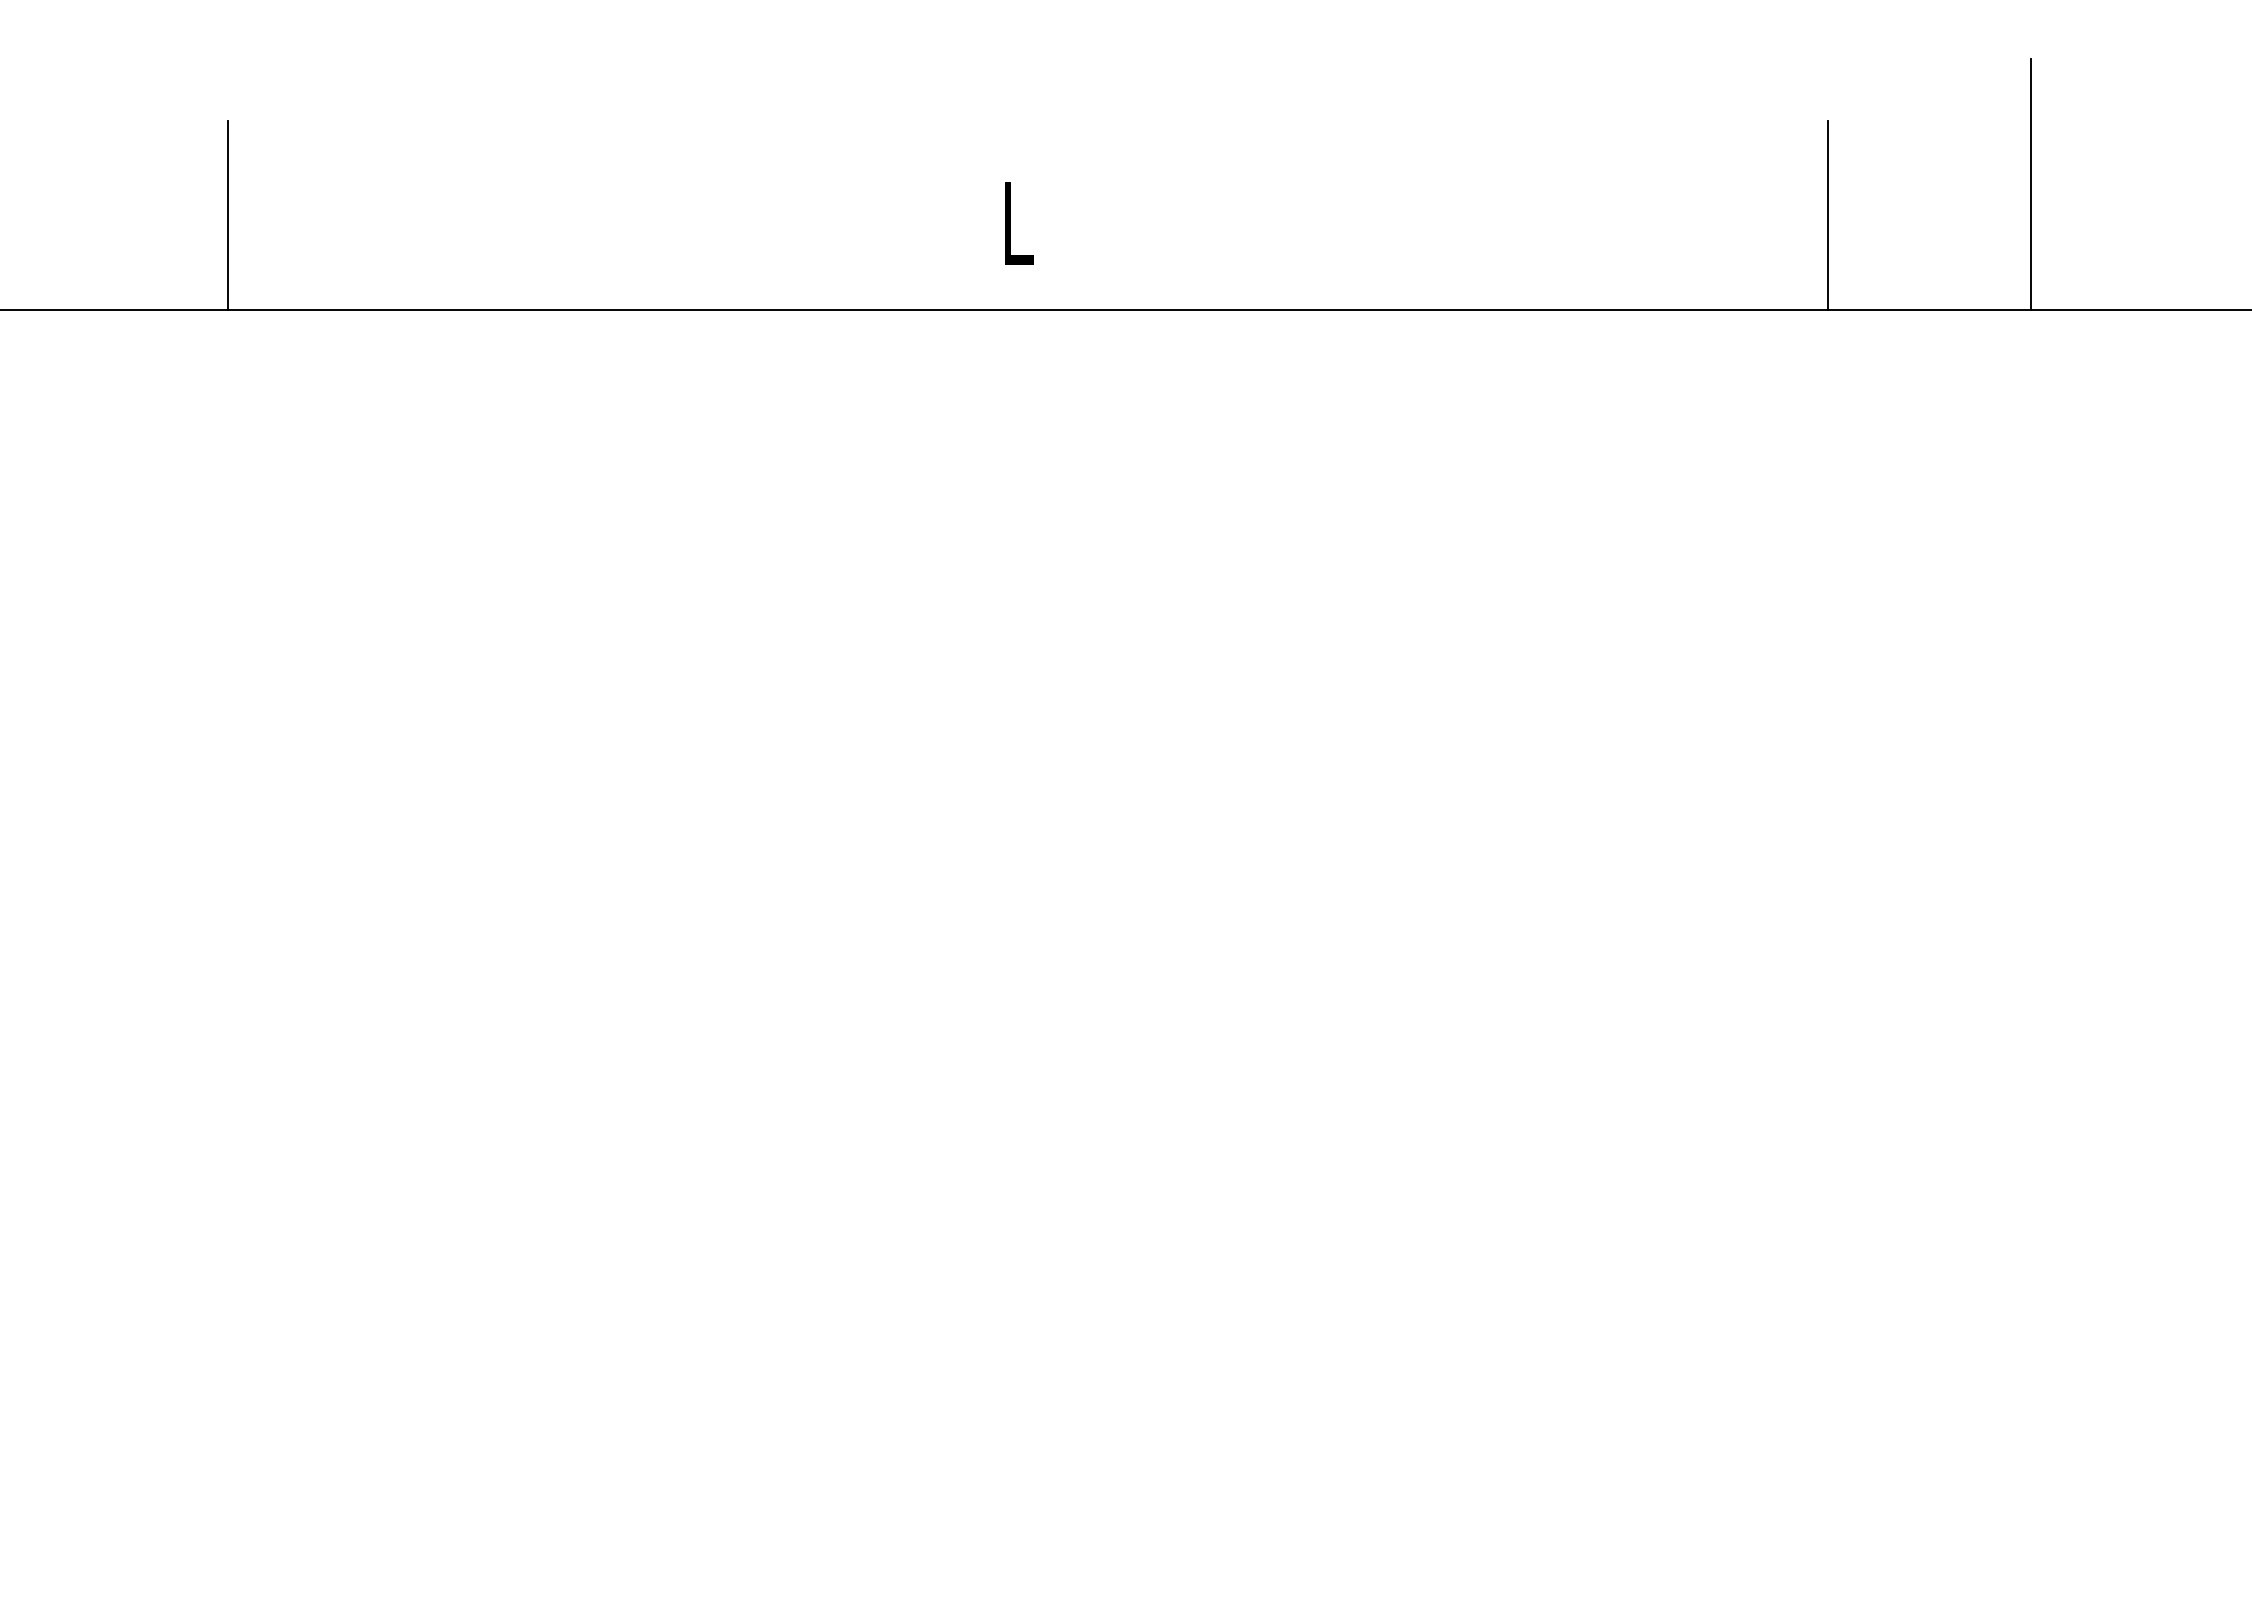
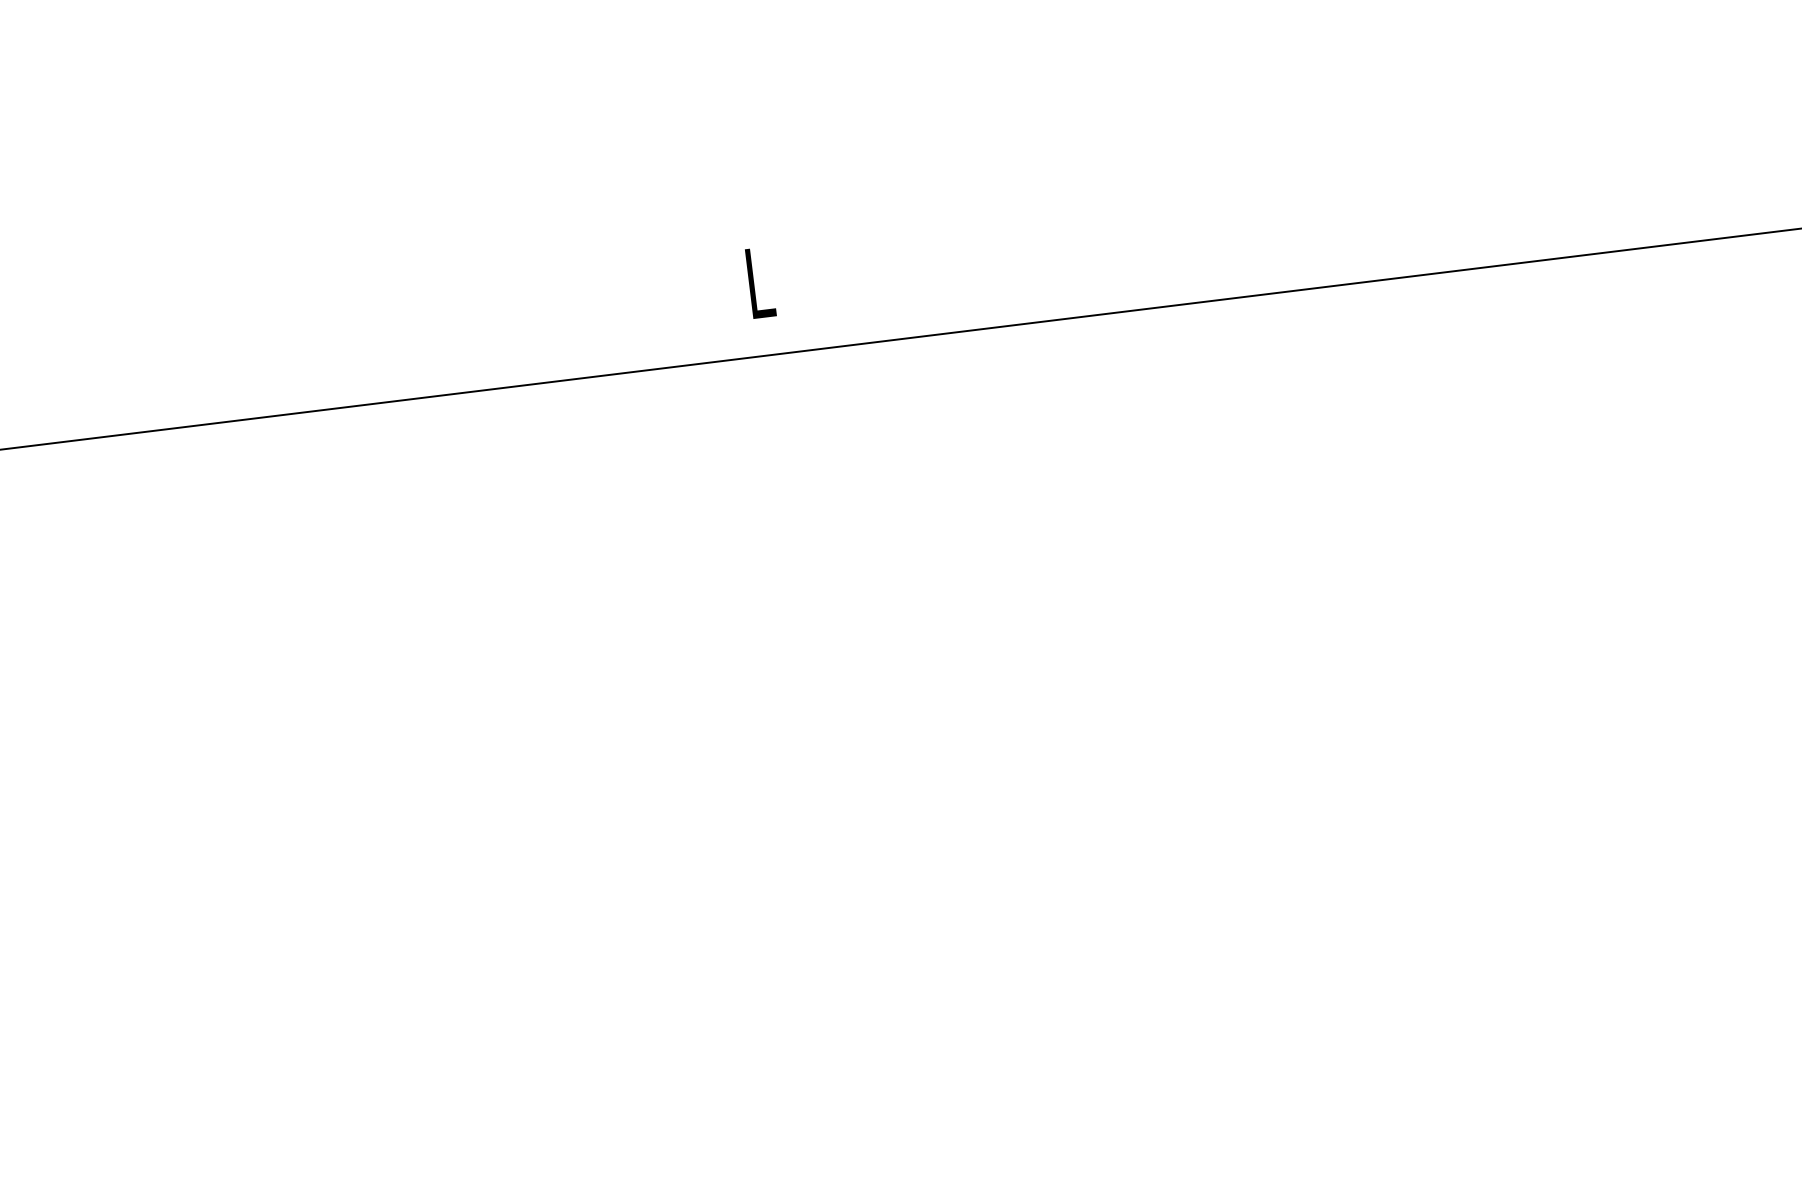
line: (2030, 183) -> (1605, 145), removed
line: (228, 215) -> (96, 357), removed
line: (1827, 215) -> (1438, 192), removed

